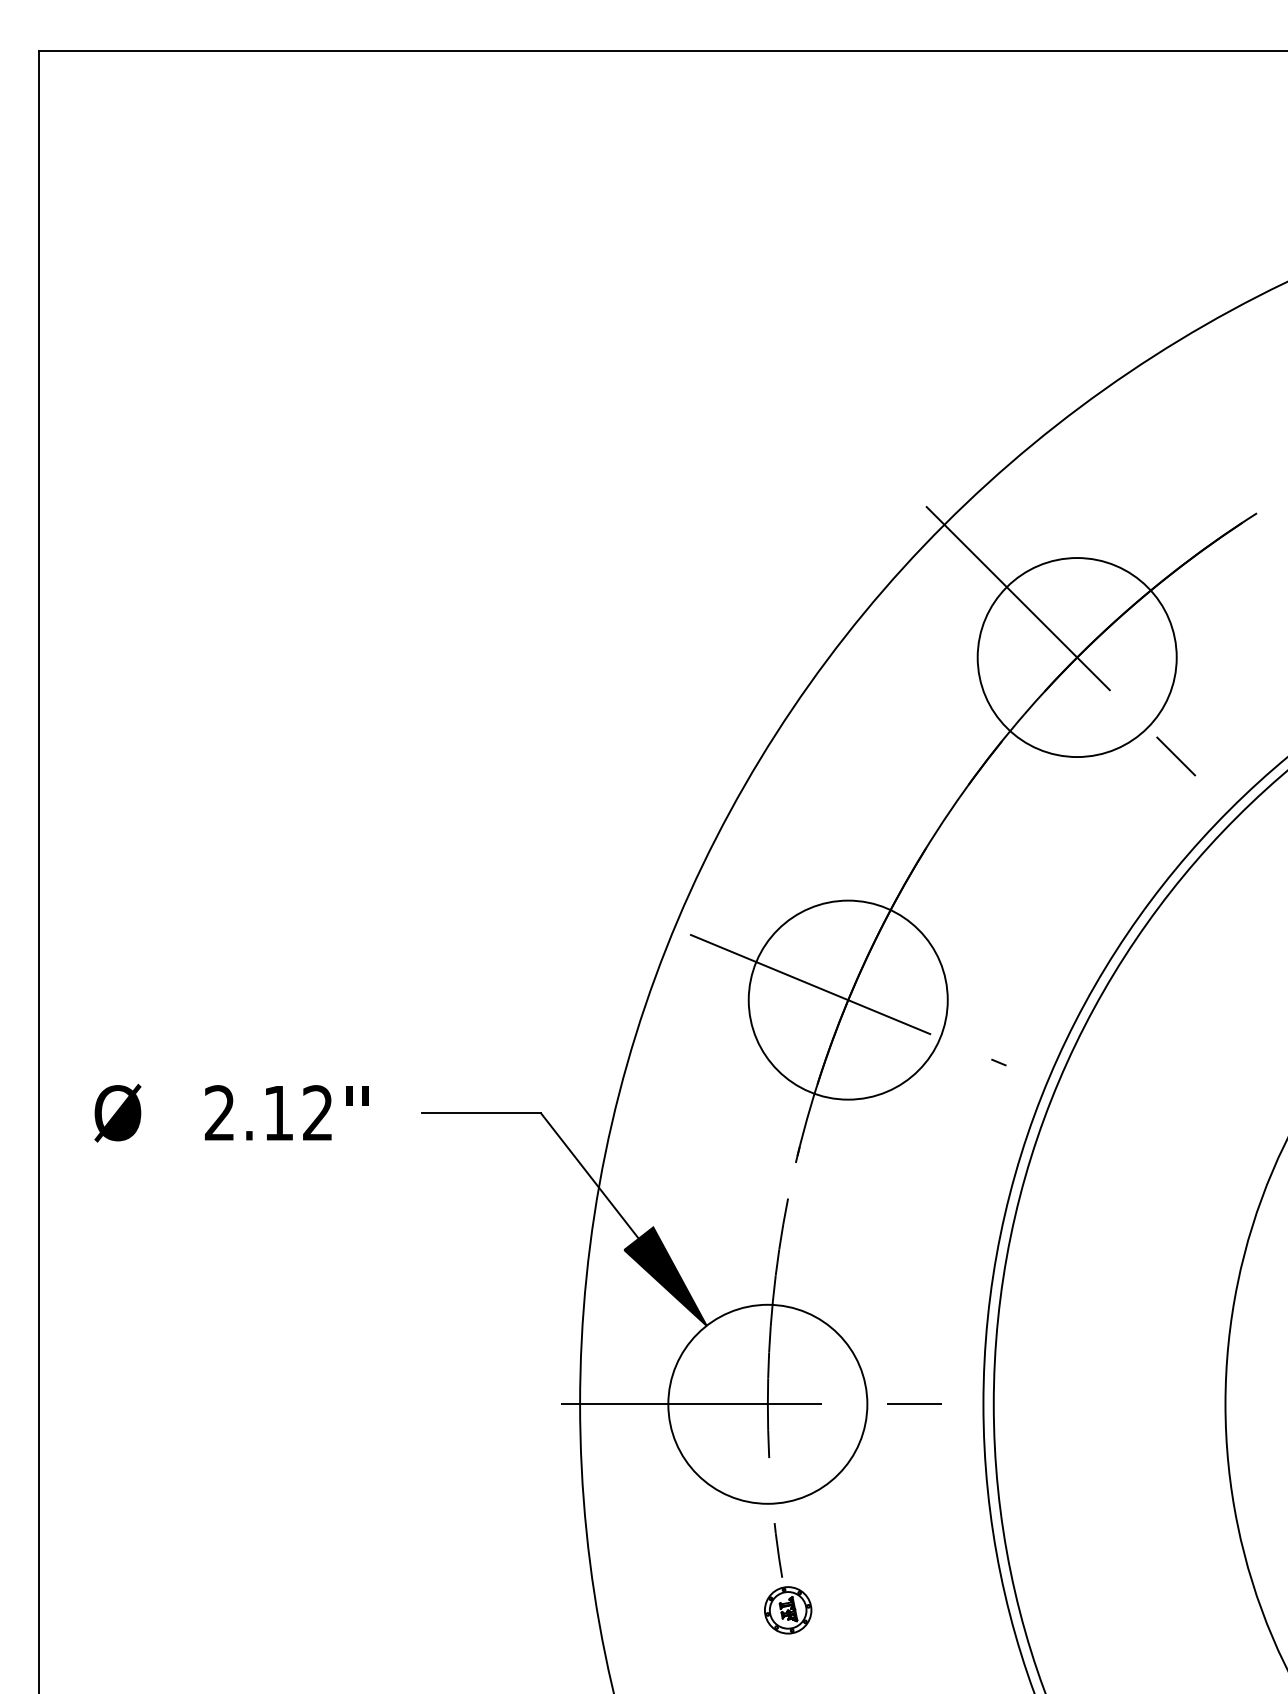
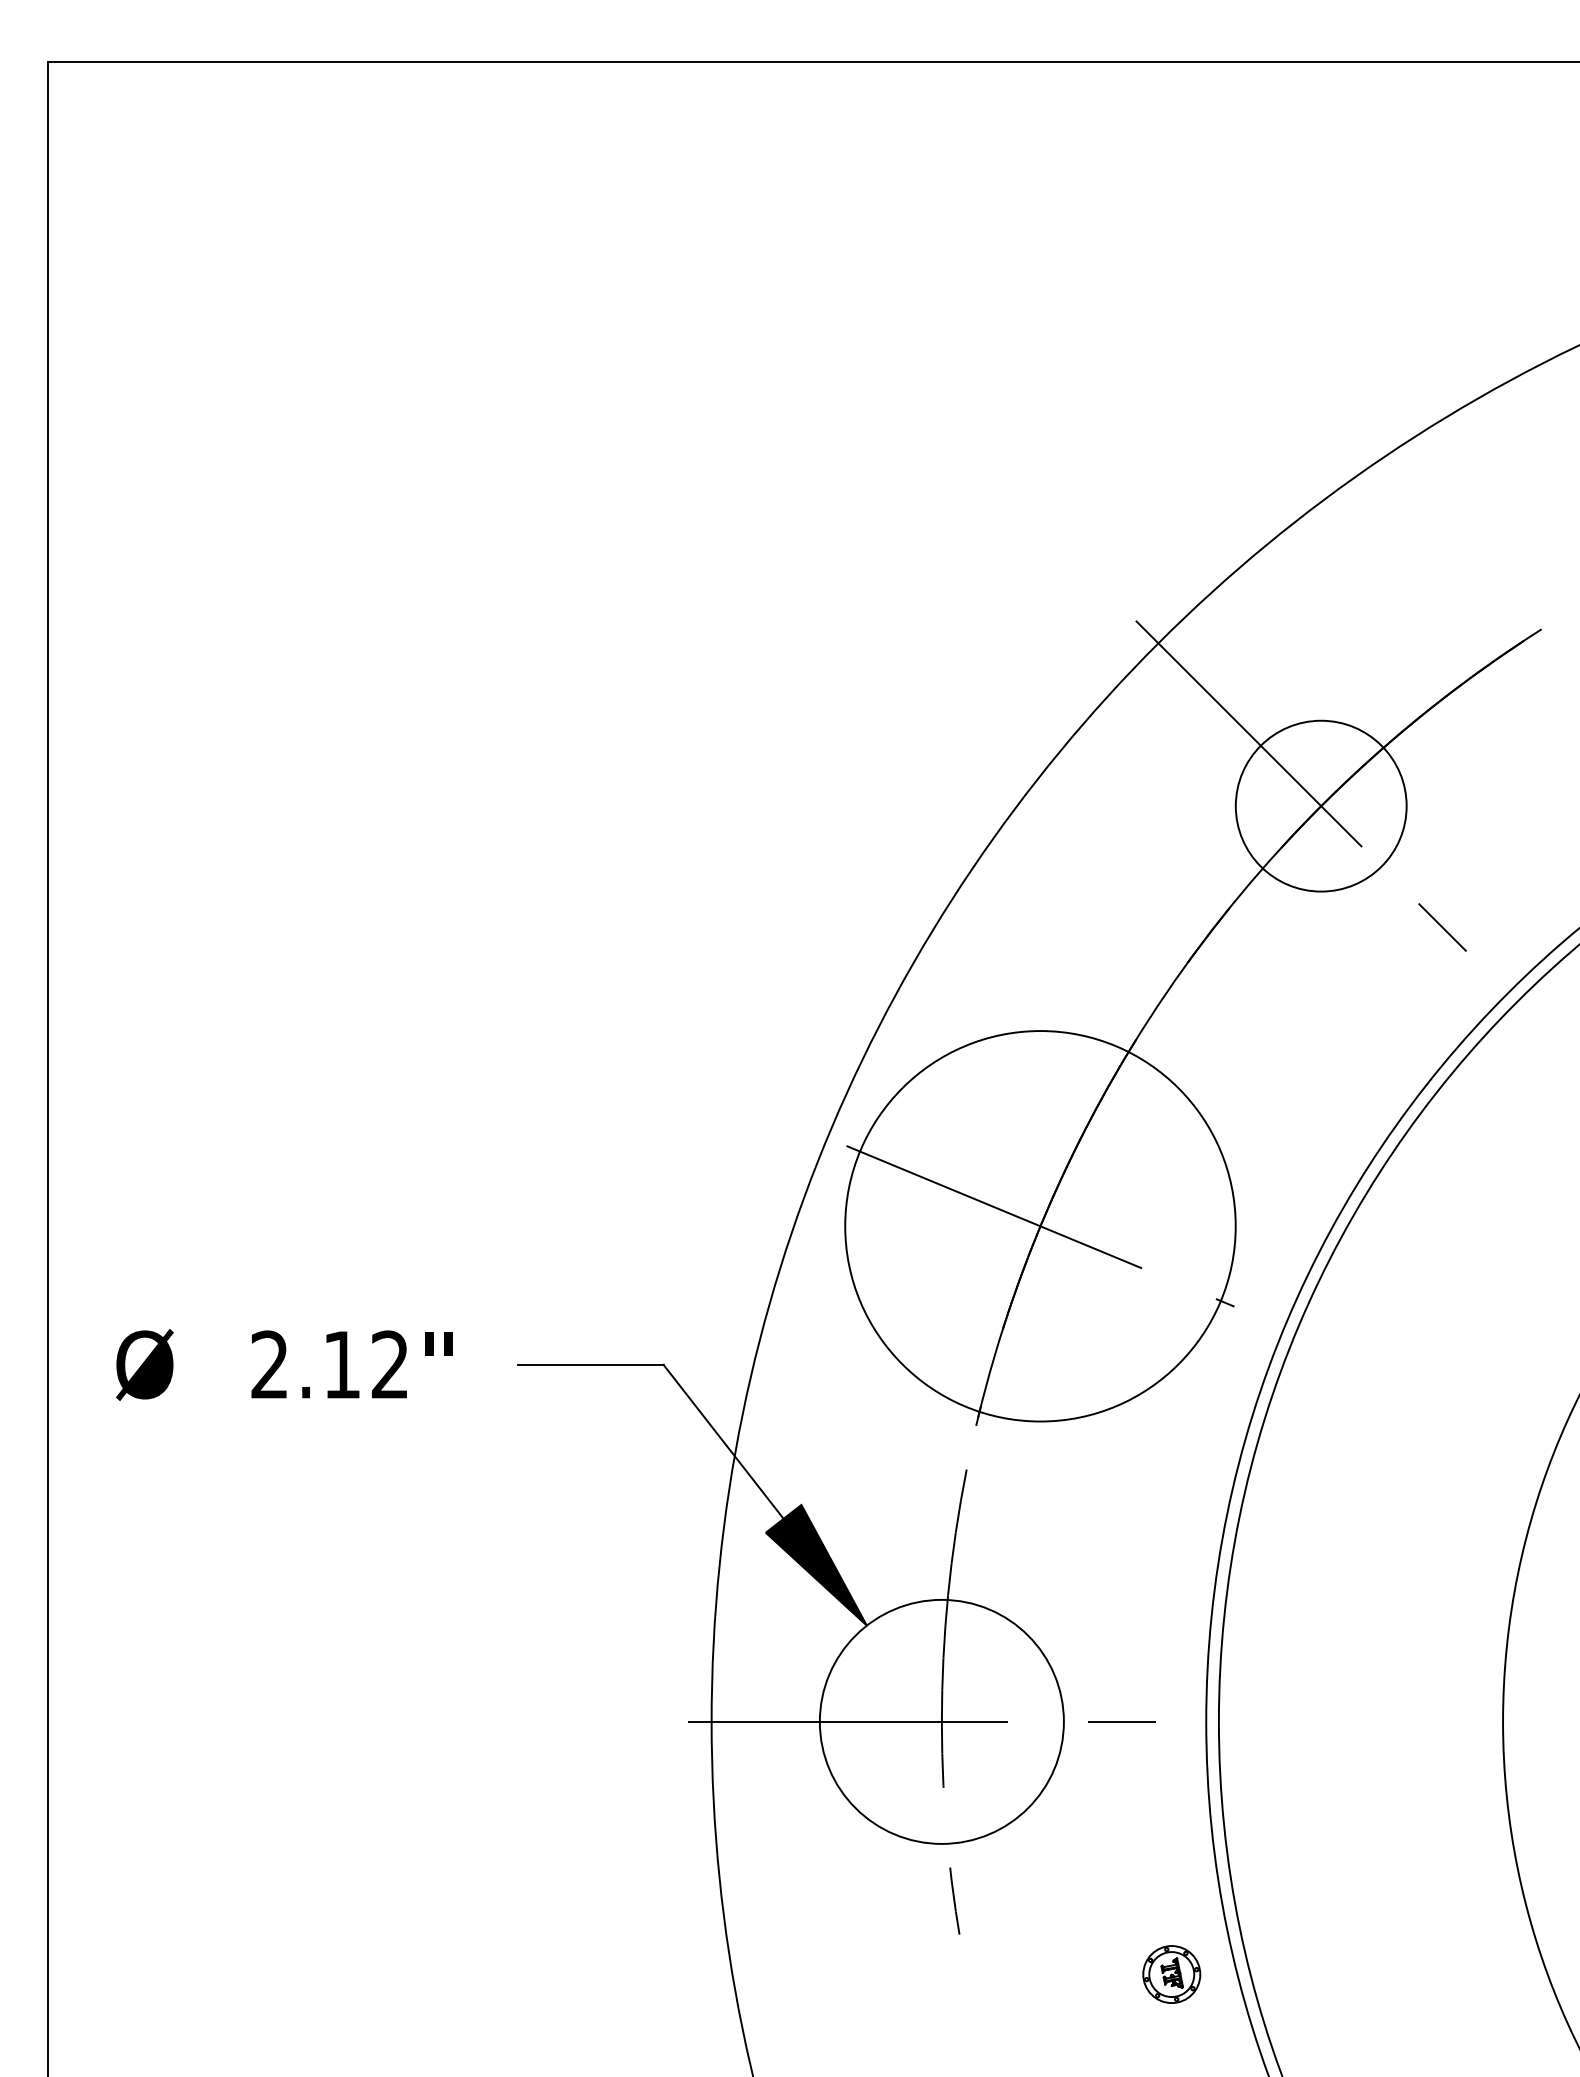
circle: (1077, 657) -> (1321, 806), size x0.7
circle: (848, 1000) -> (1040, 1226), size x1.6
part: (787, 1610) -> (1171, 1974), moved

